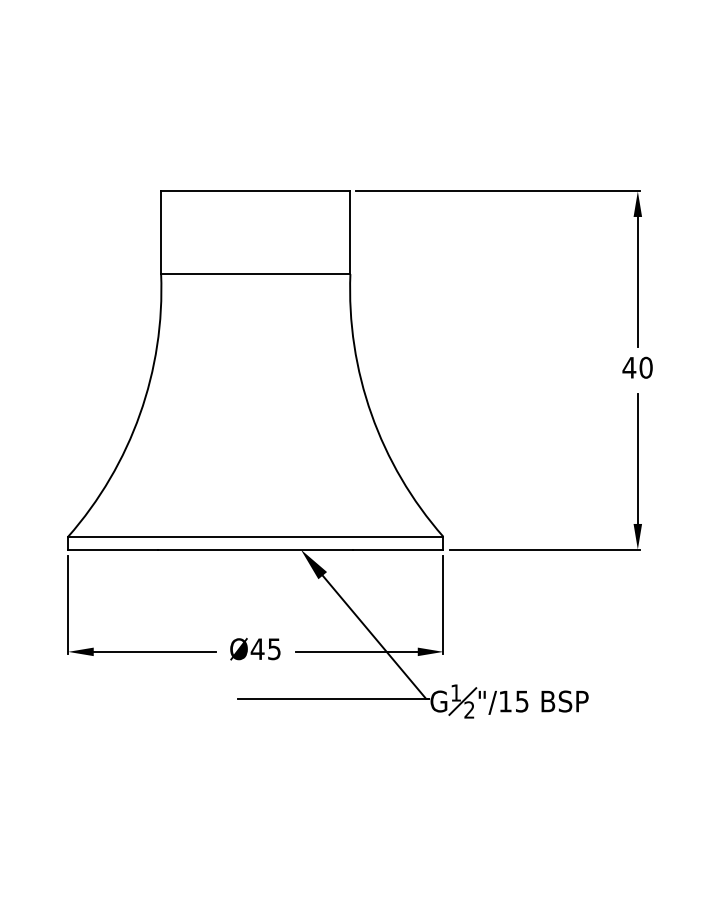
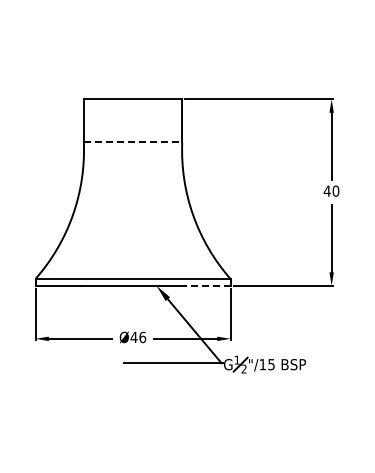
line: (256, 274) -> (133, 142), solid -> dashed
line: (397, 549) -> (206, 285), solid -> dashed
text: (273, 649) -> (142, 337), Ø45 -> Ø46

